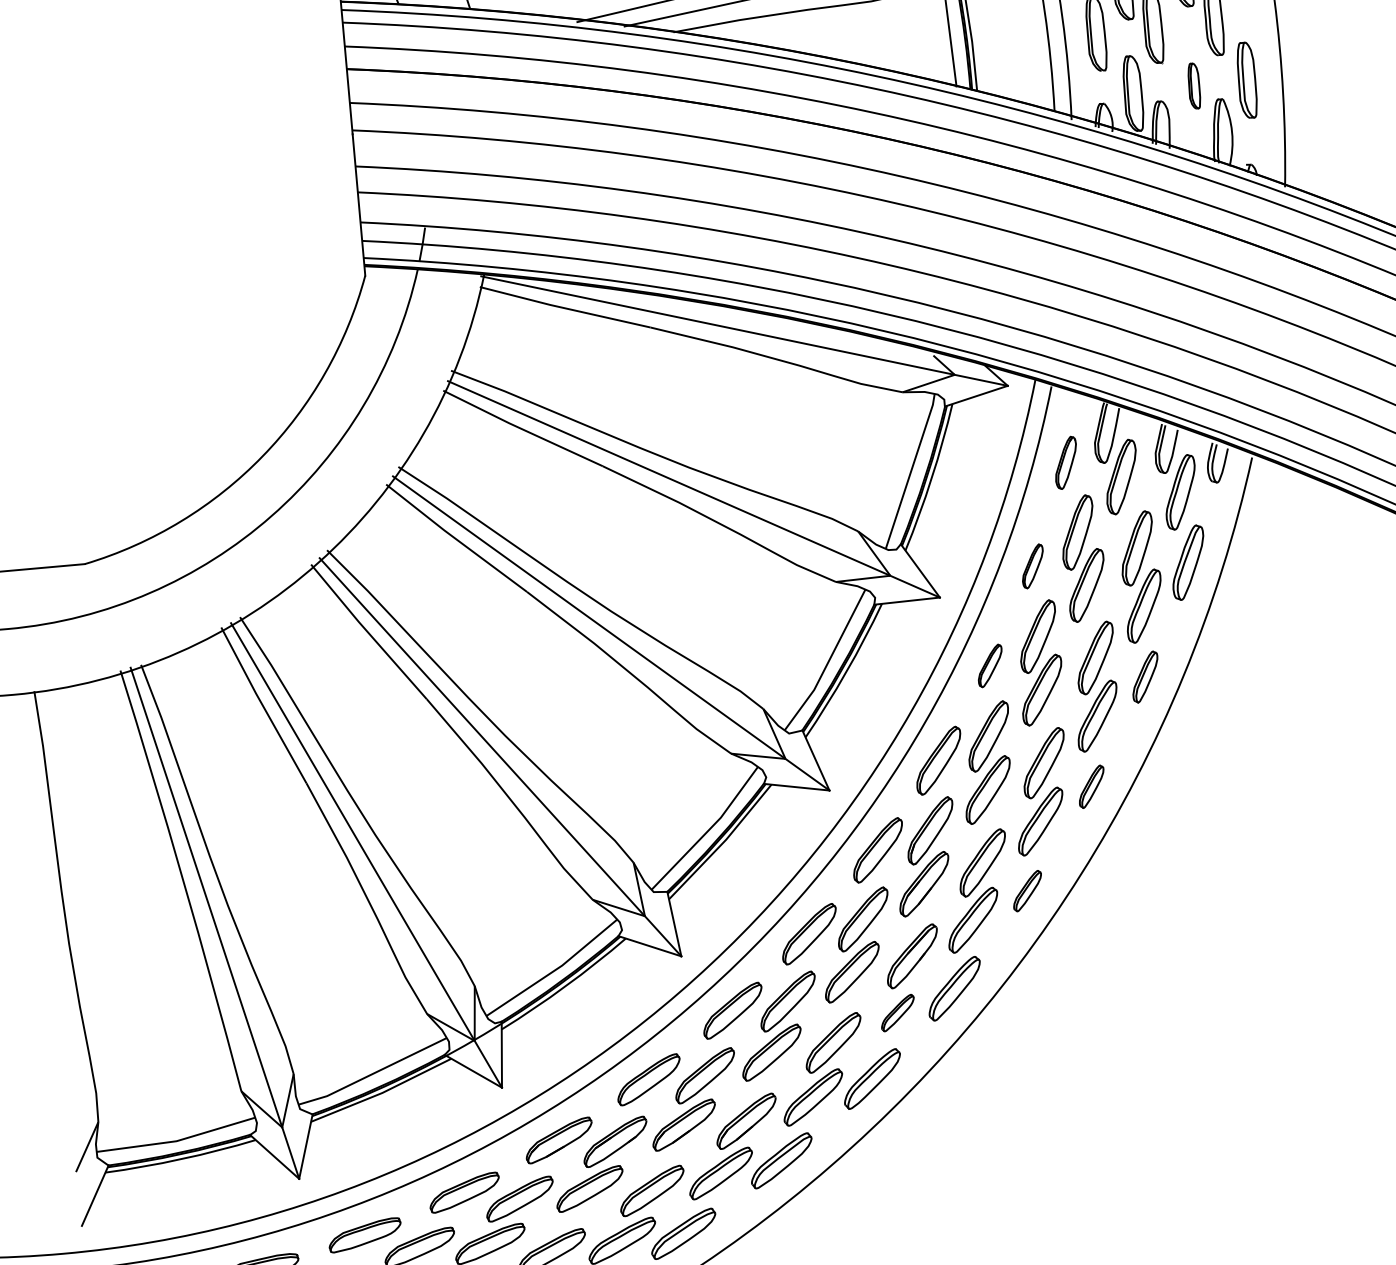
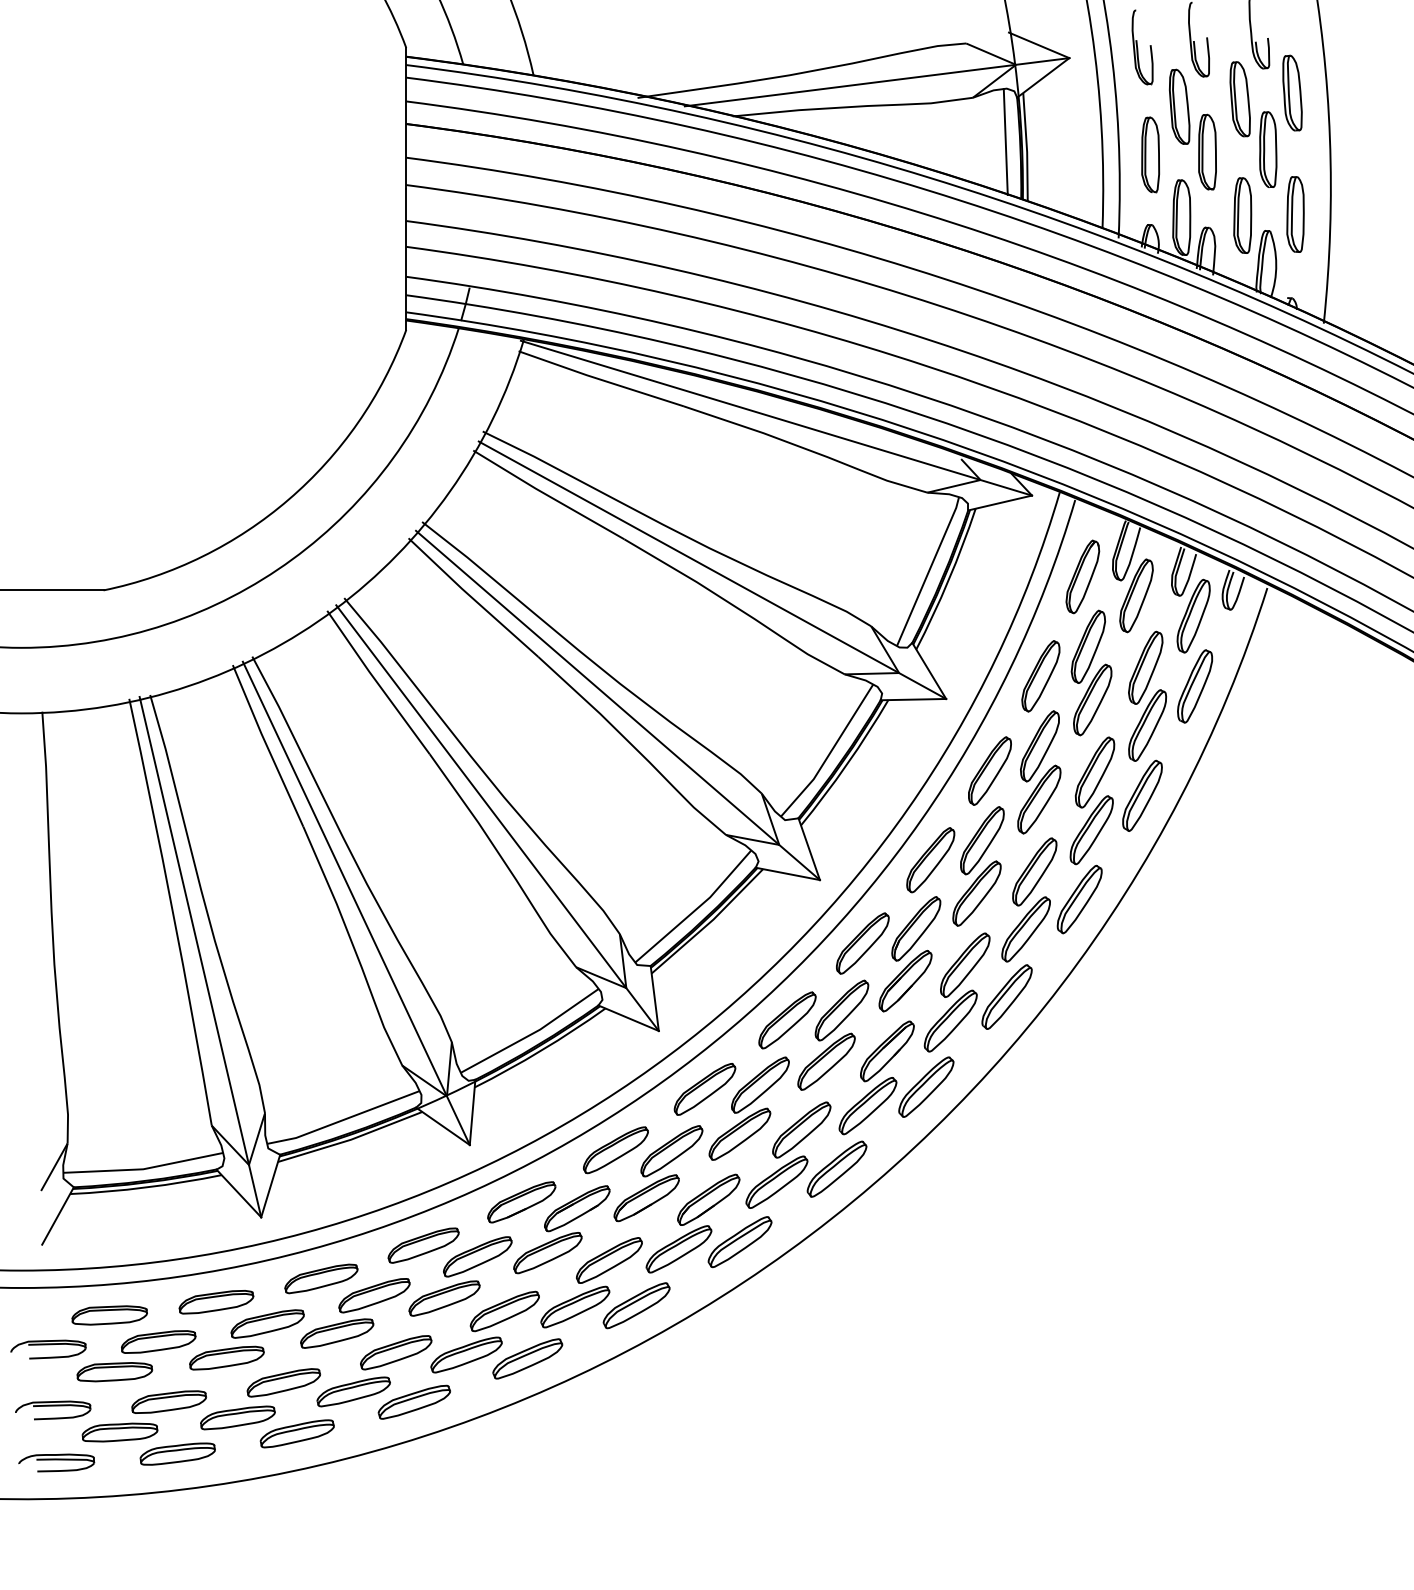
part: (1193, 86) -> (1242, 215), size x1.67
part: (1065, 462) -> (1082, 576), size x1.43
part: (1032, 566) -> (1040, 676), size x1.67
part: (989, 665) -> (989, 770), size x1.67
part: (1145, 676) -> (1142, 795), size x1.43
part: (1091, 786) -> (1079, 899), size x1.67
part: (1027, 890) -> (1006, 996), size x1.67
part: (897, 1013) -> (867, 1106), size x1.67

